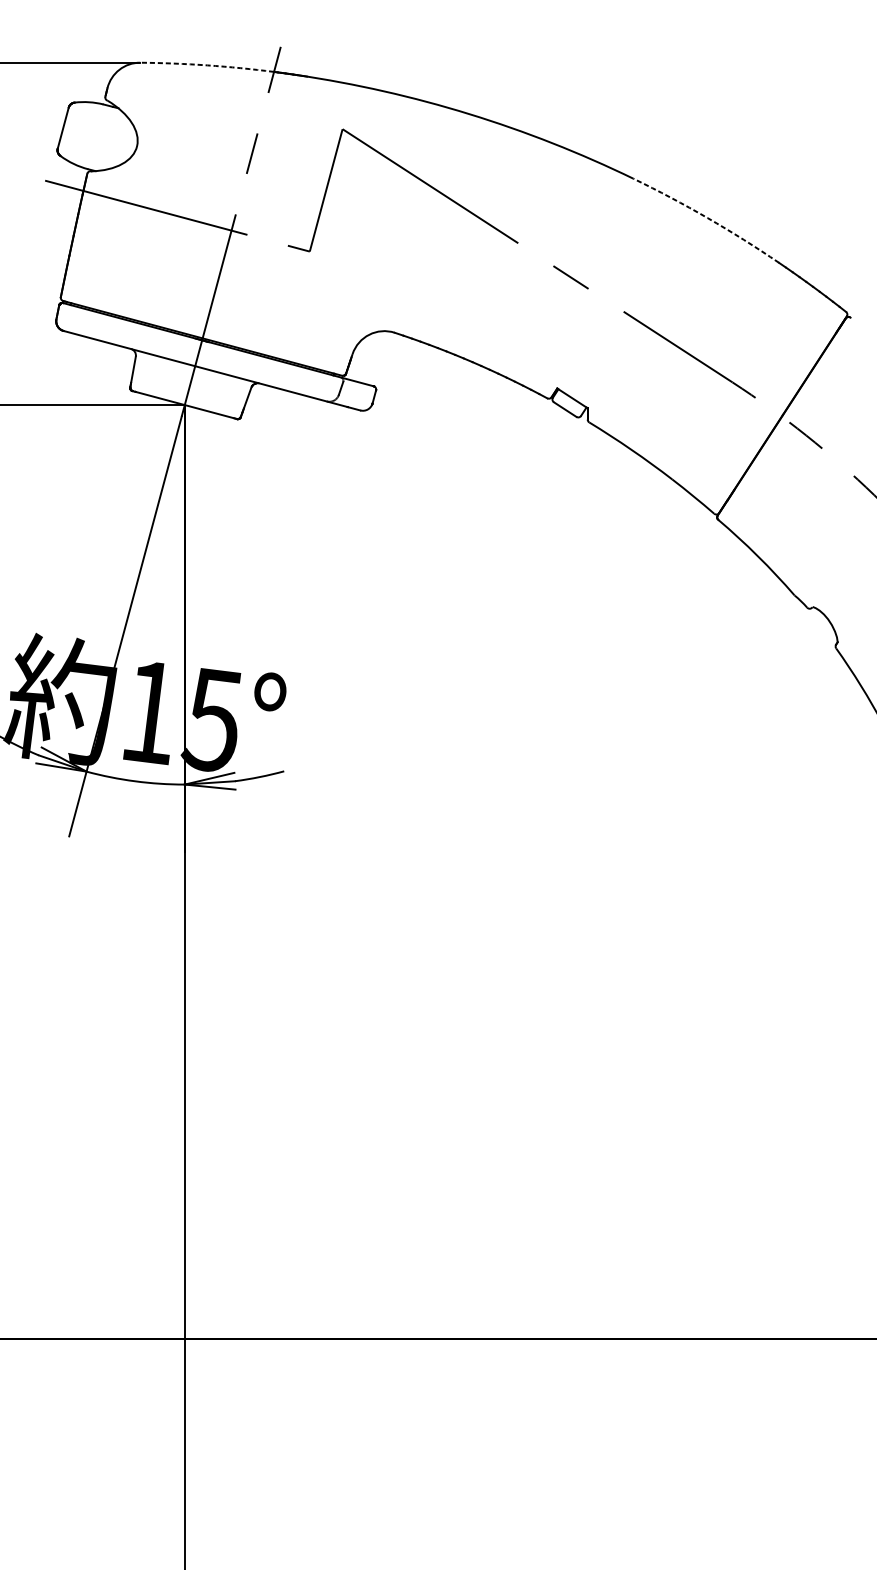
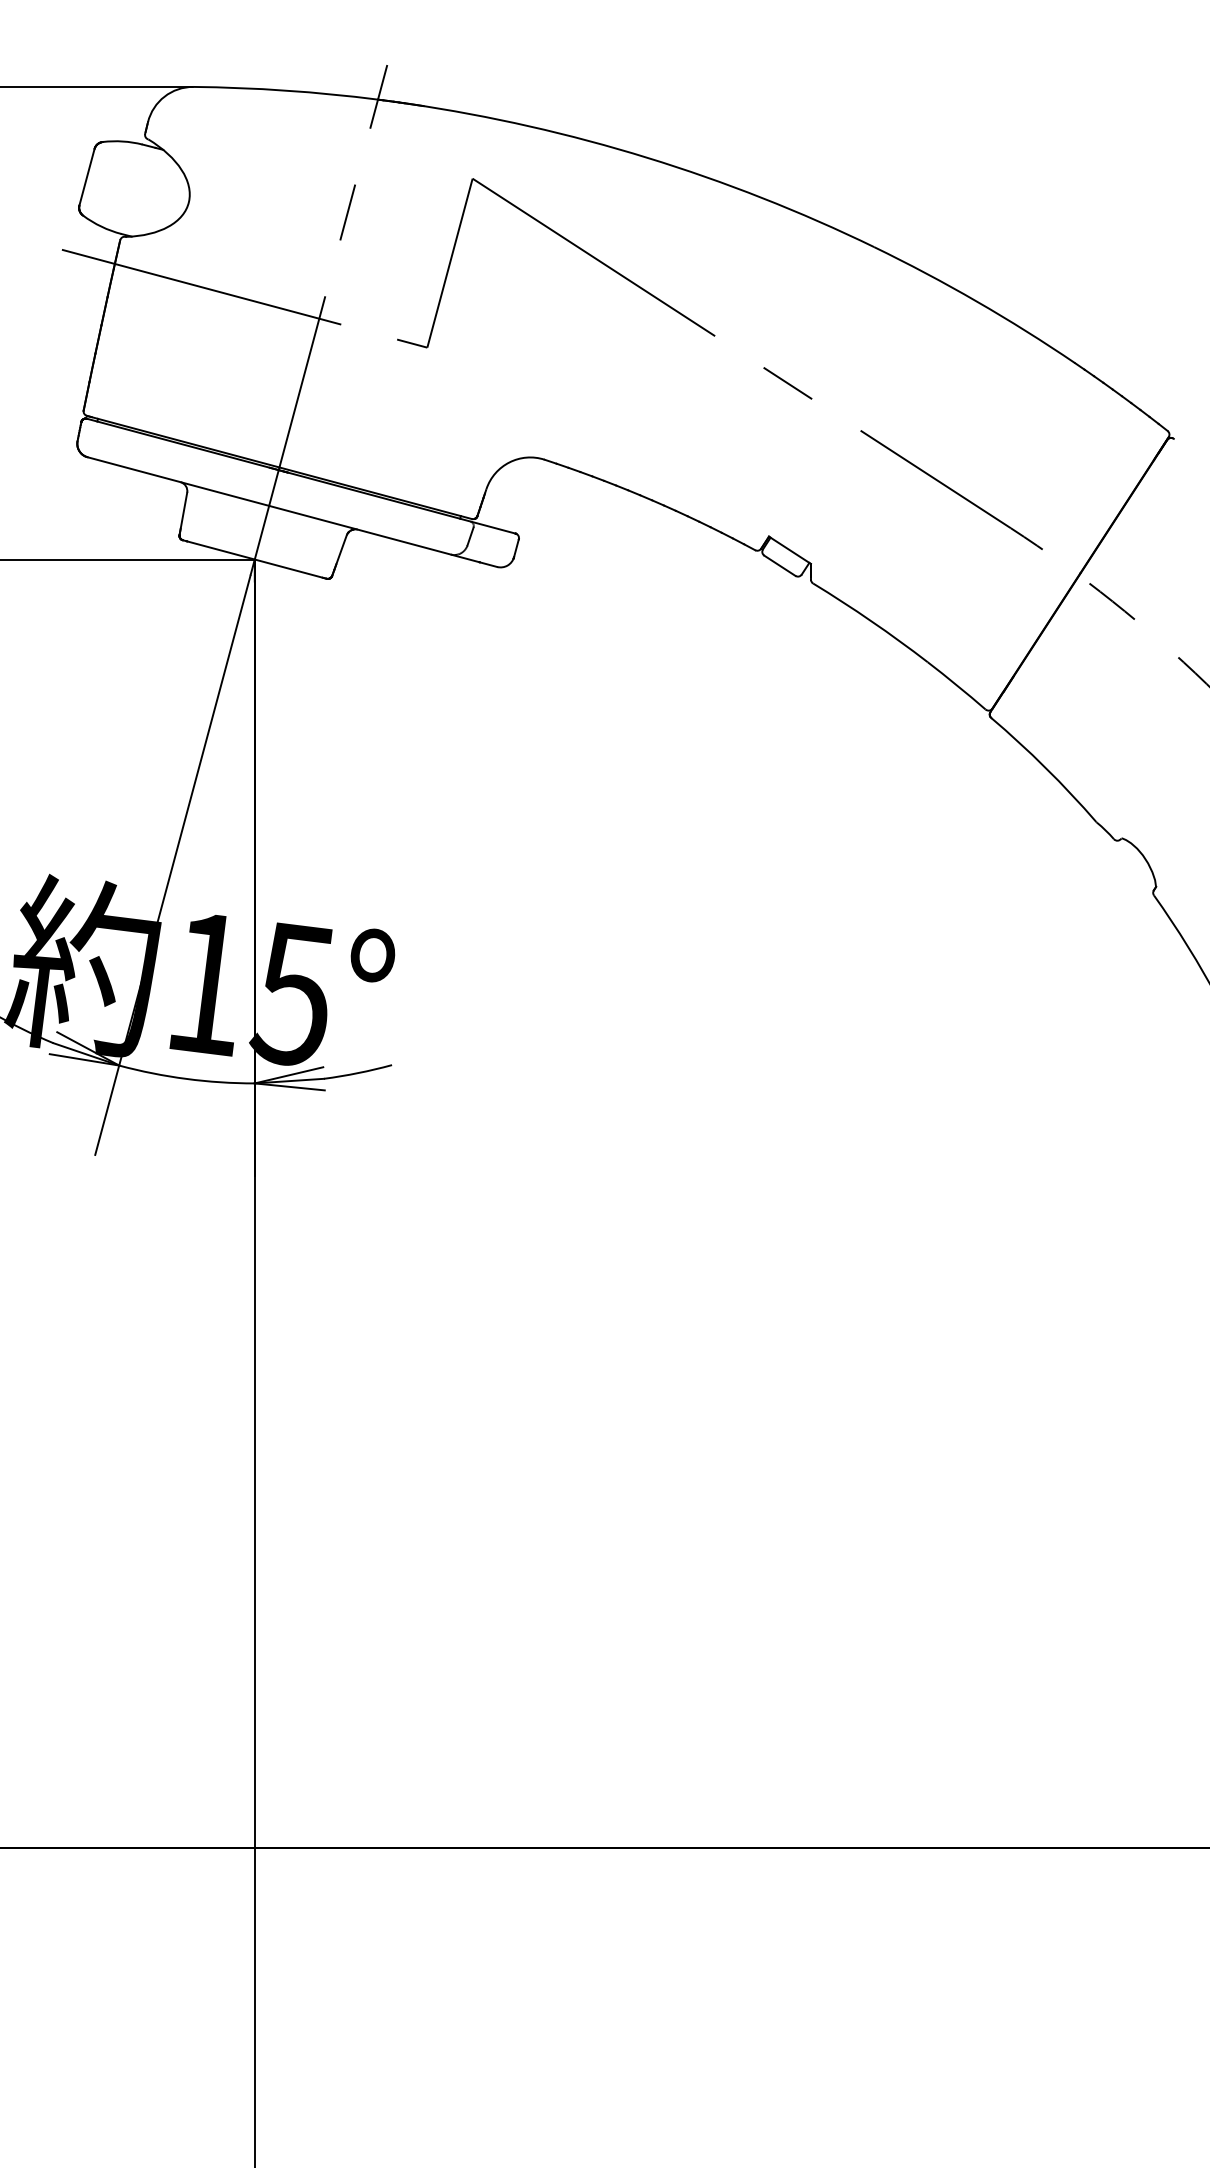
arc: (207, 65) -> (285, 90), dashed -> solid
arc: (707, 218) -> (976, 301), dashed -> solid

